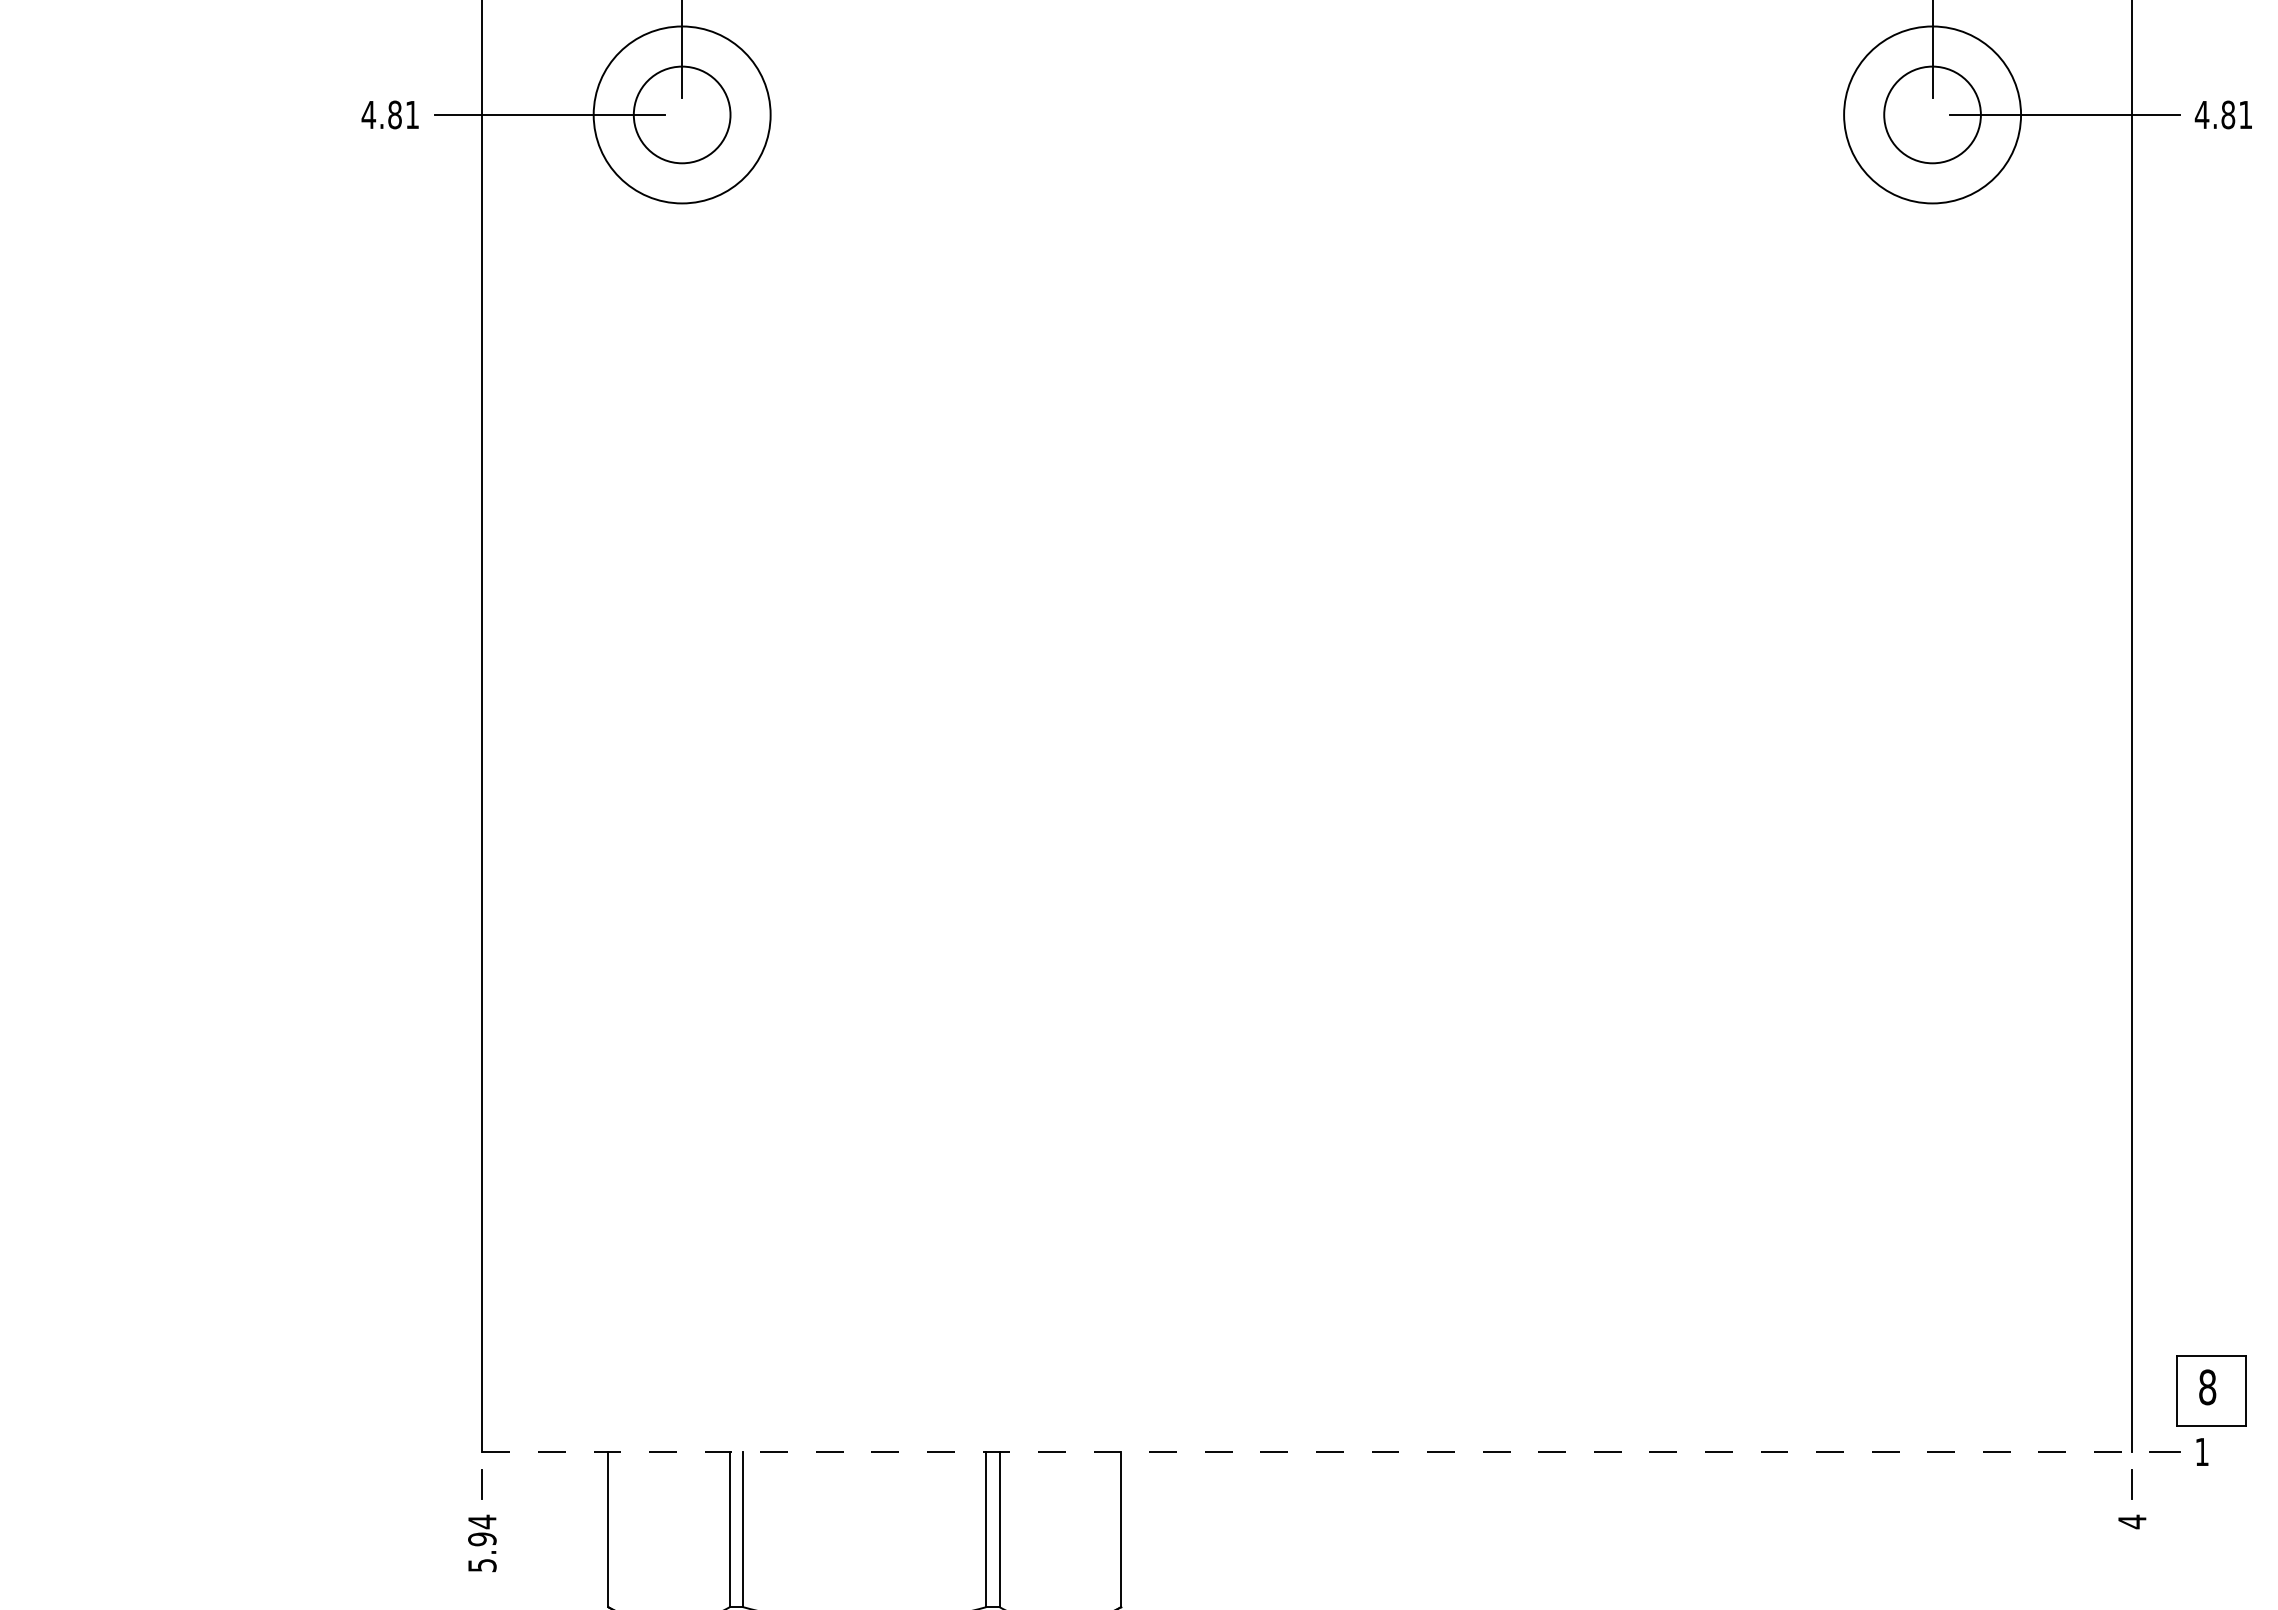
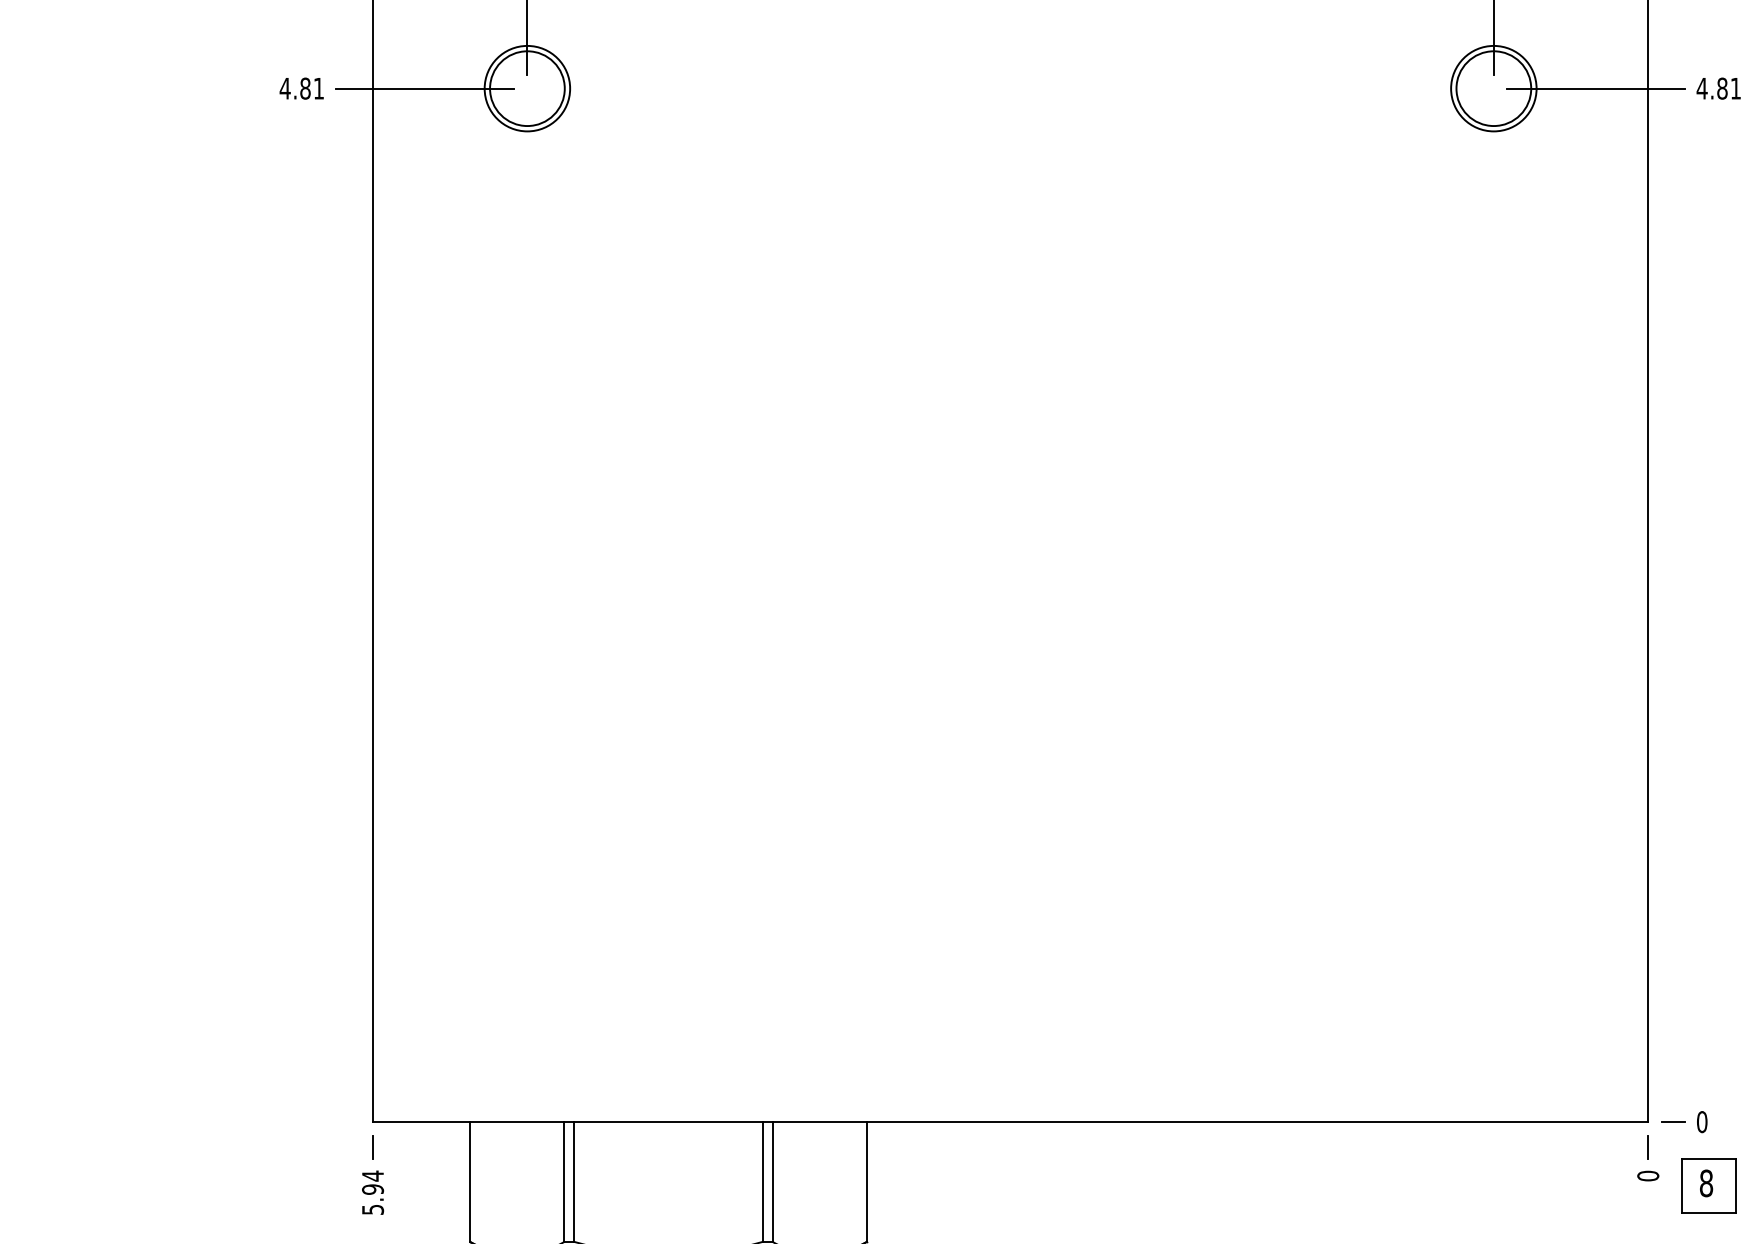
circle: (681, 114) -> (526, 88), size x0.62
circle: (1932, 114) -> (1493, 88), size x0.62
part: (2211, 1390) -> (1709, 1185), moved
text: (2202, 1451) -> (1702, 1121), 1 -> 0
line: (1307, 1452) -> (1010, 1122), dashed -> solid
text: (2132, 1521) -> (1648, 1175), 4 -> 0

